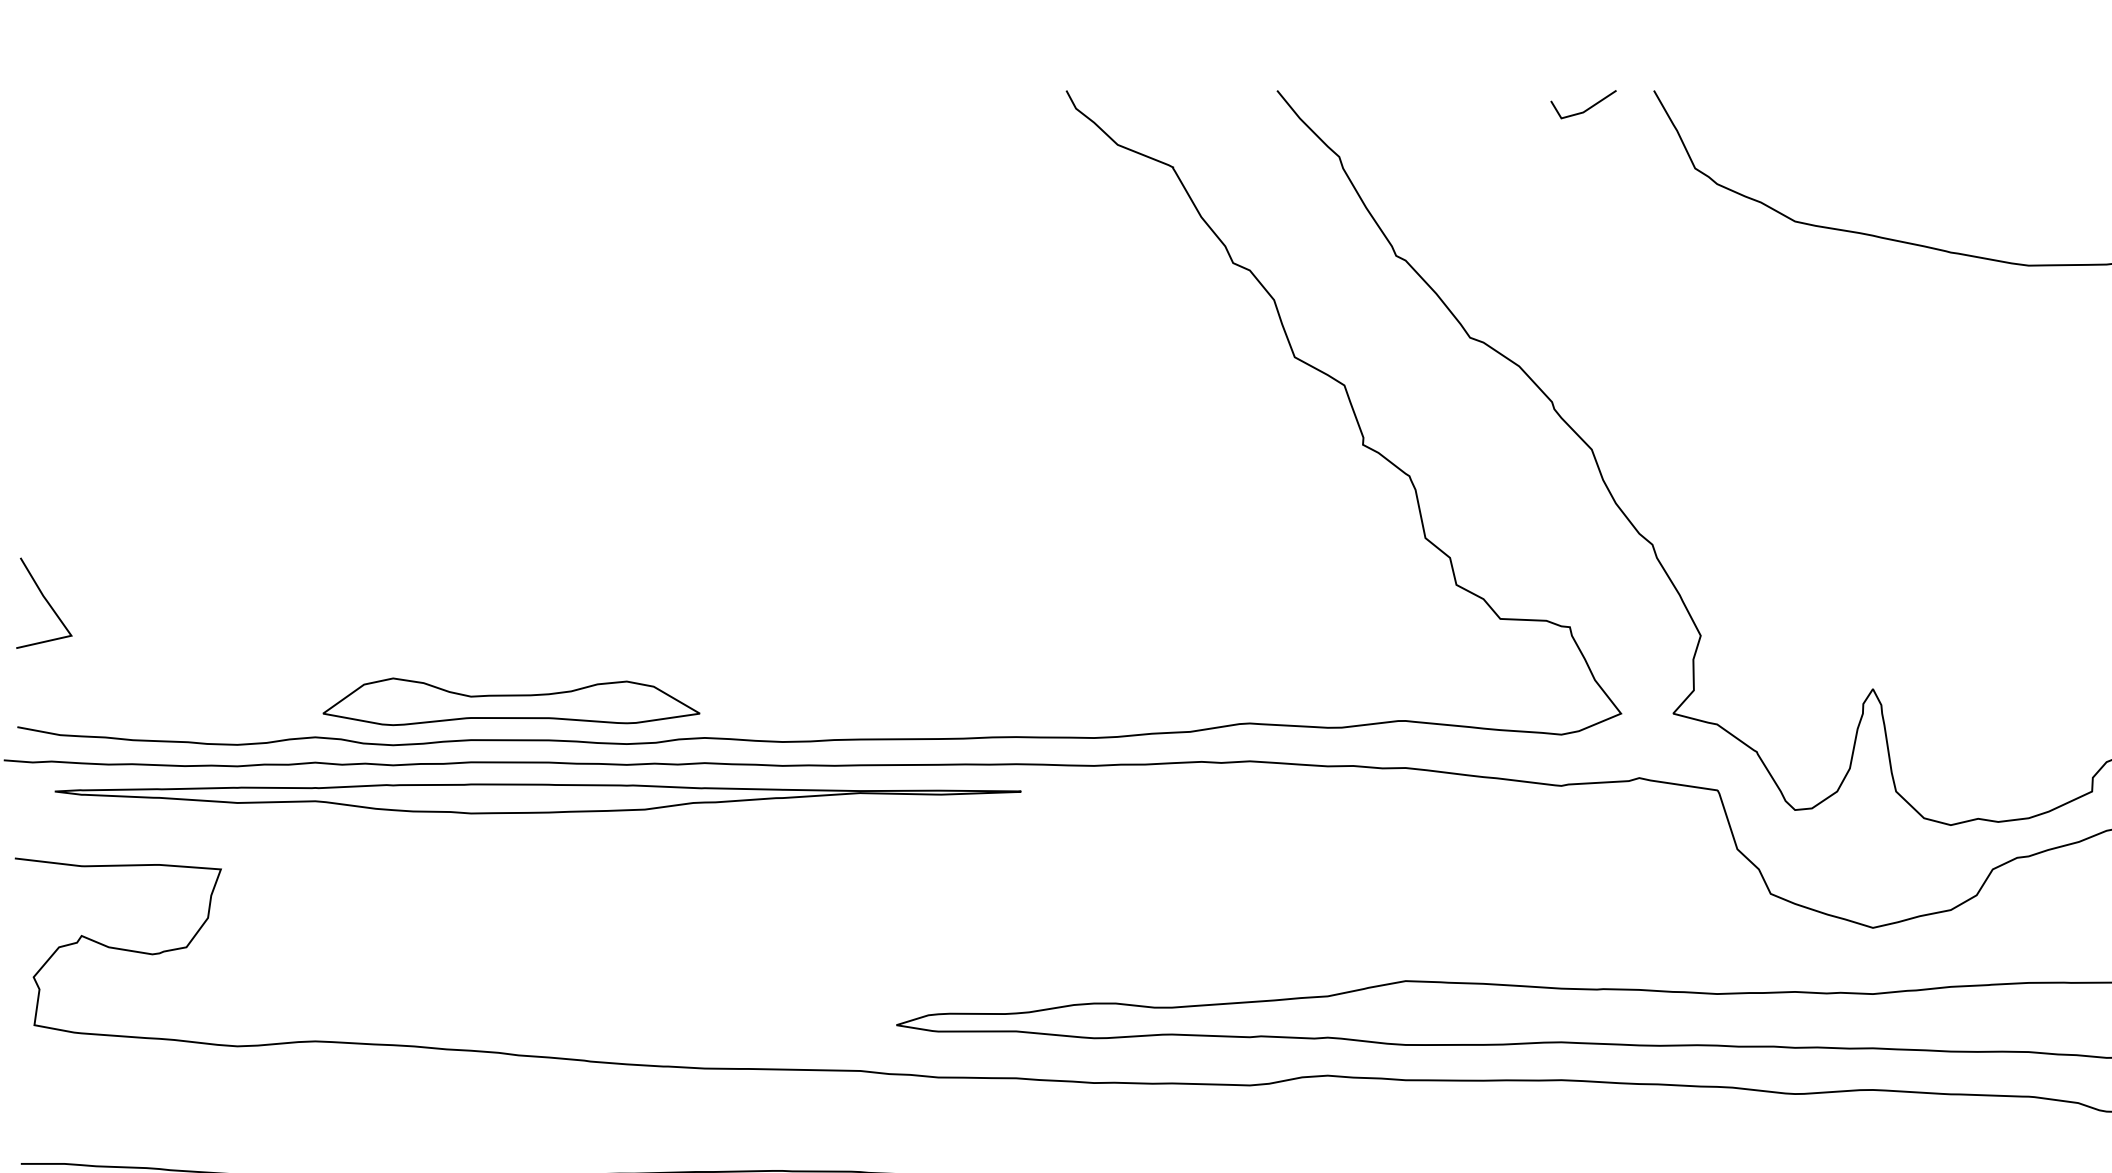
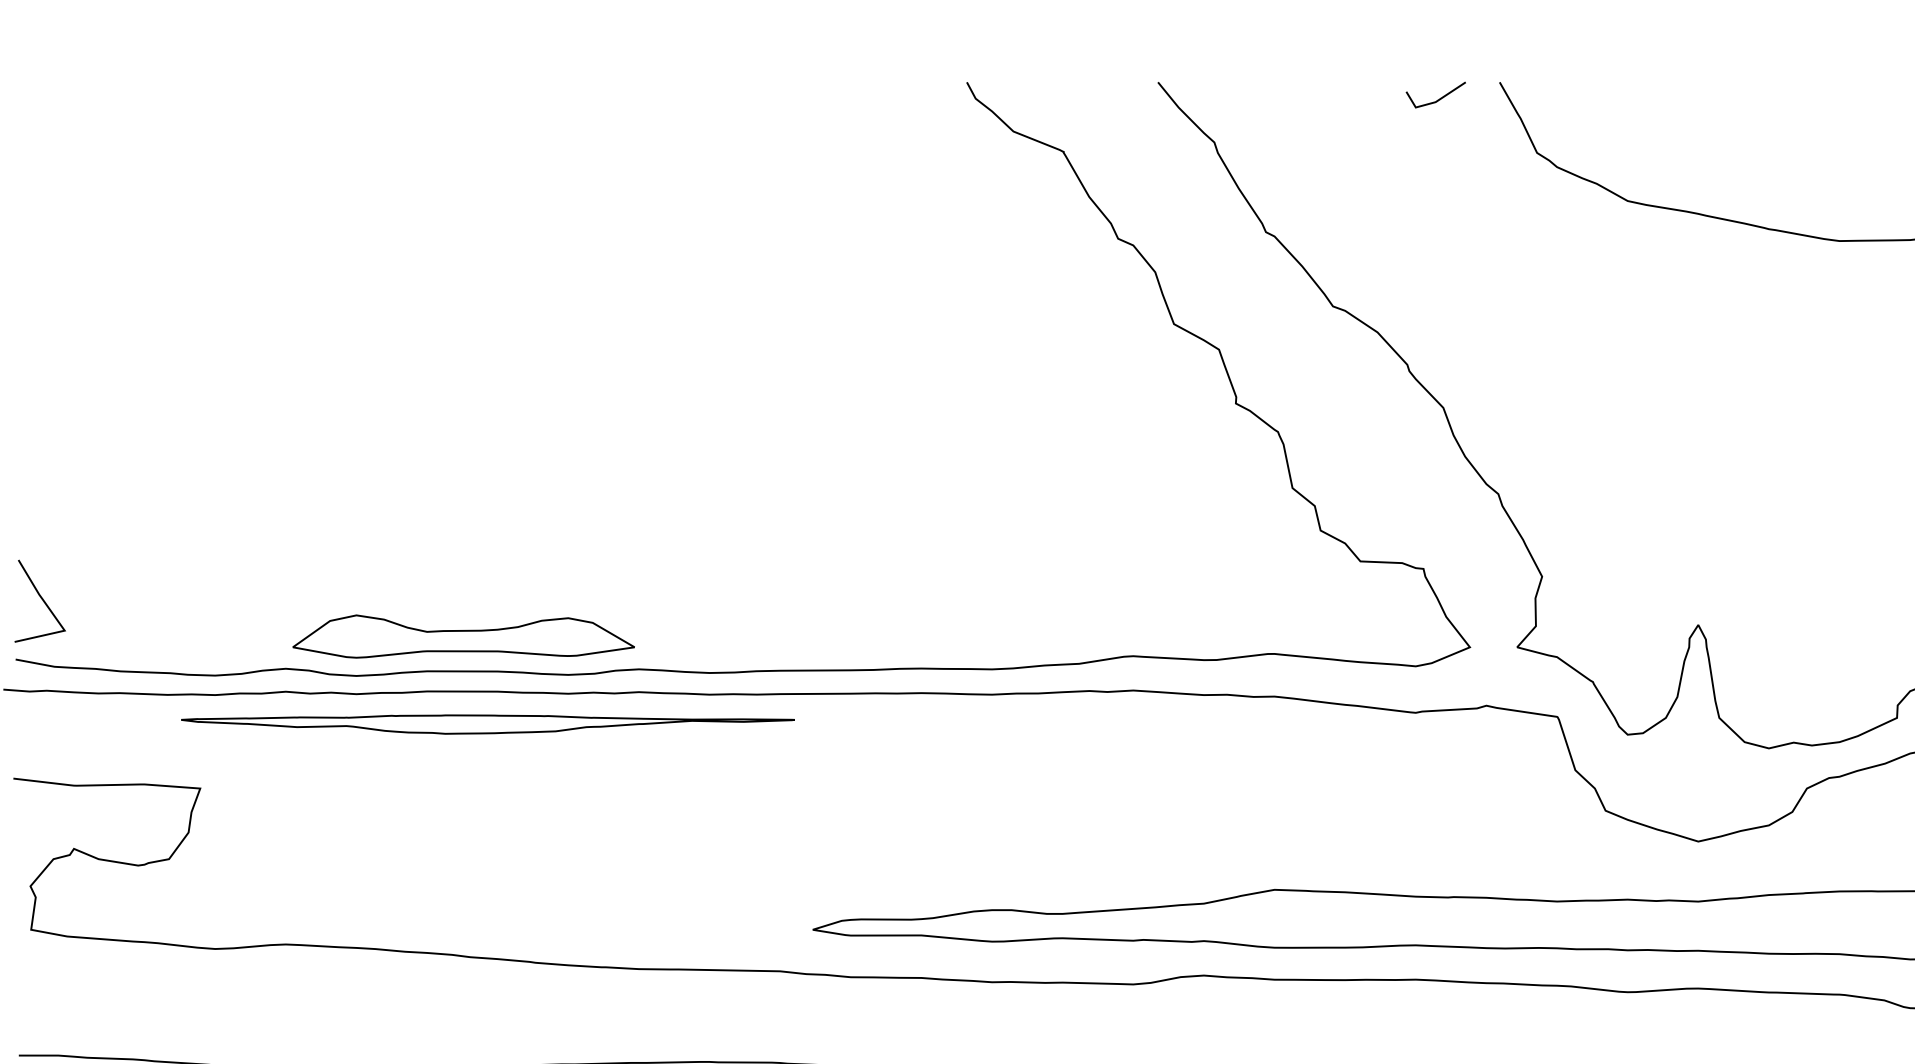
line: (44, 600) -> (40, 598), moved
part: (537, 798) -> (487, 724), size x0.7

